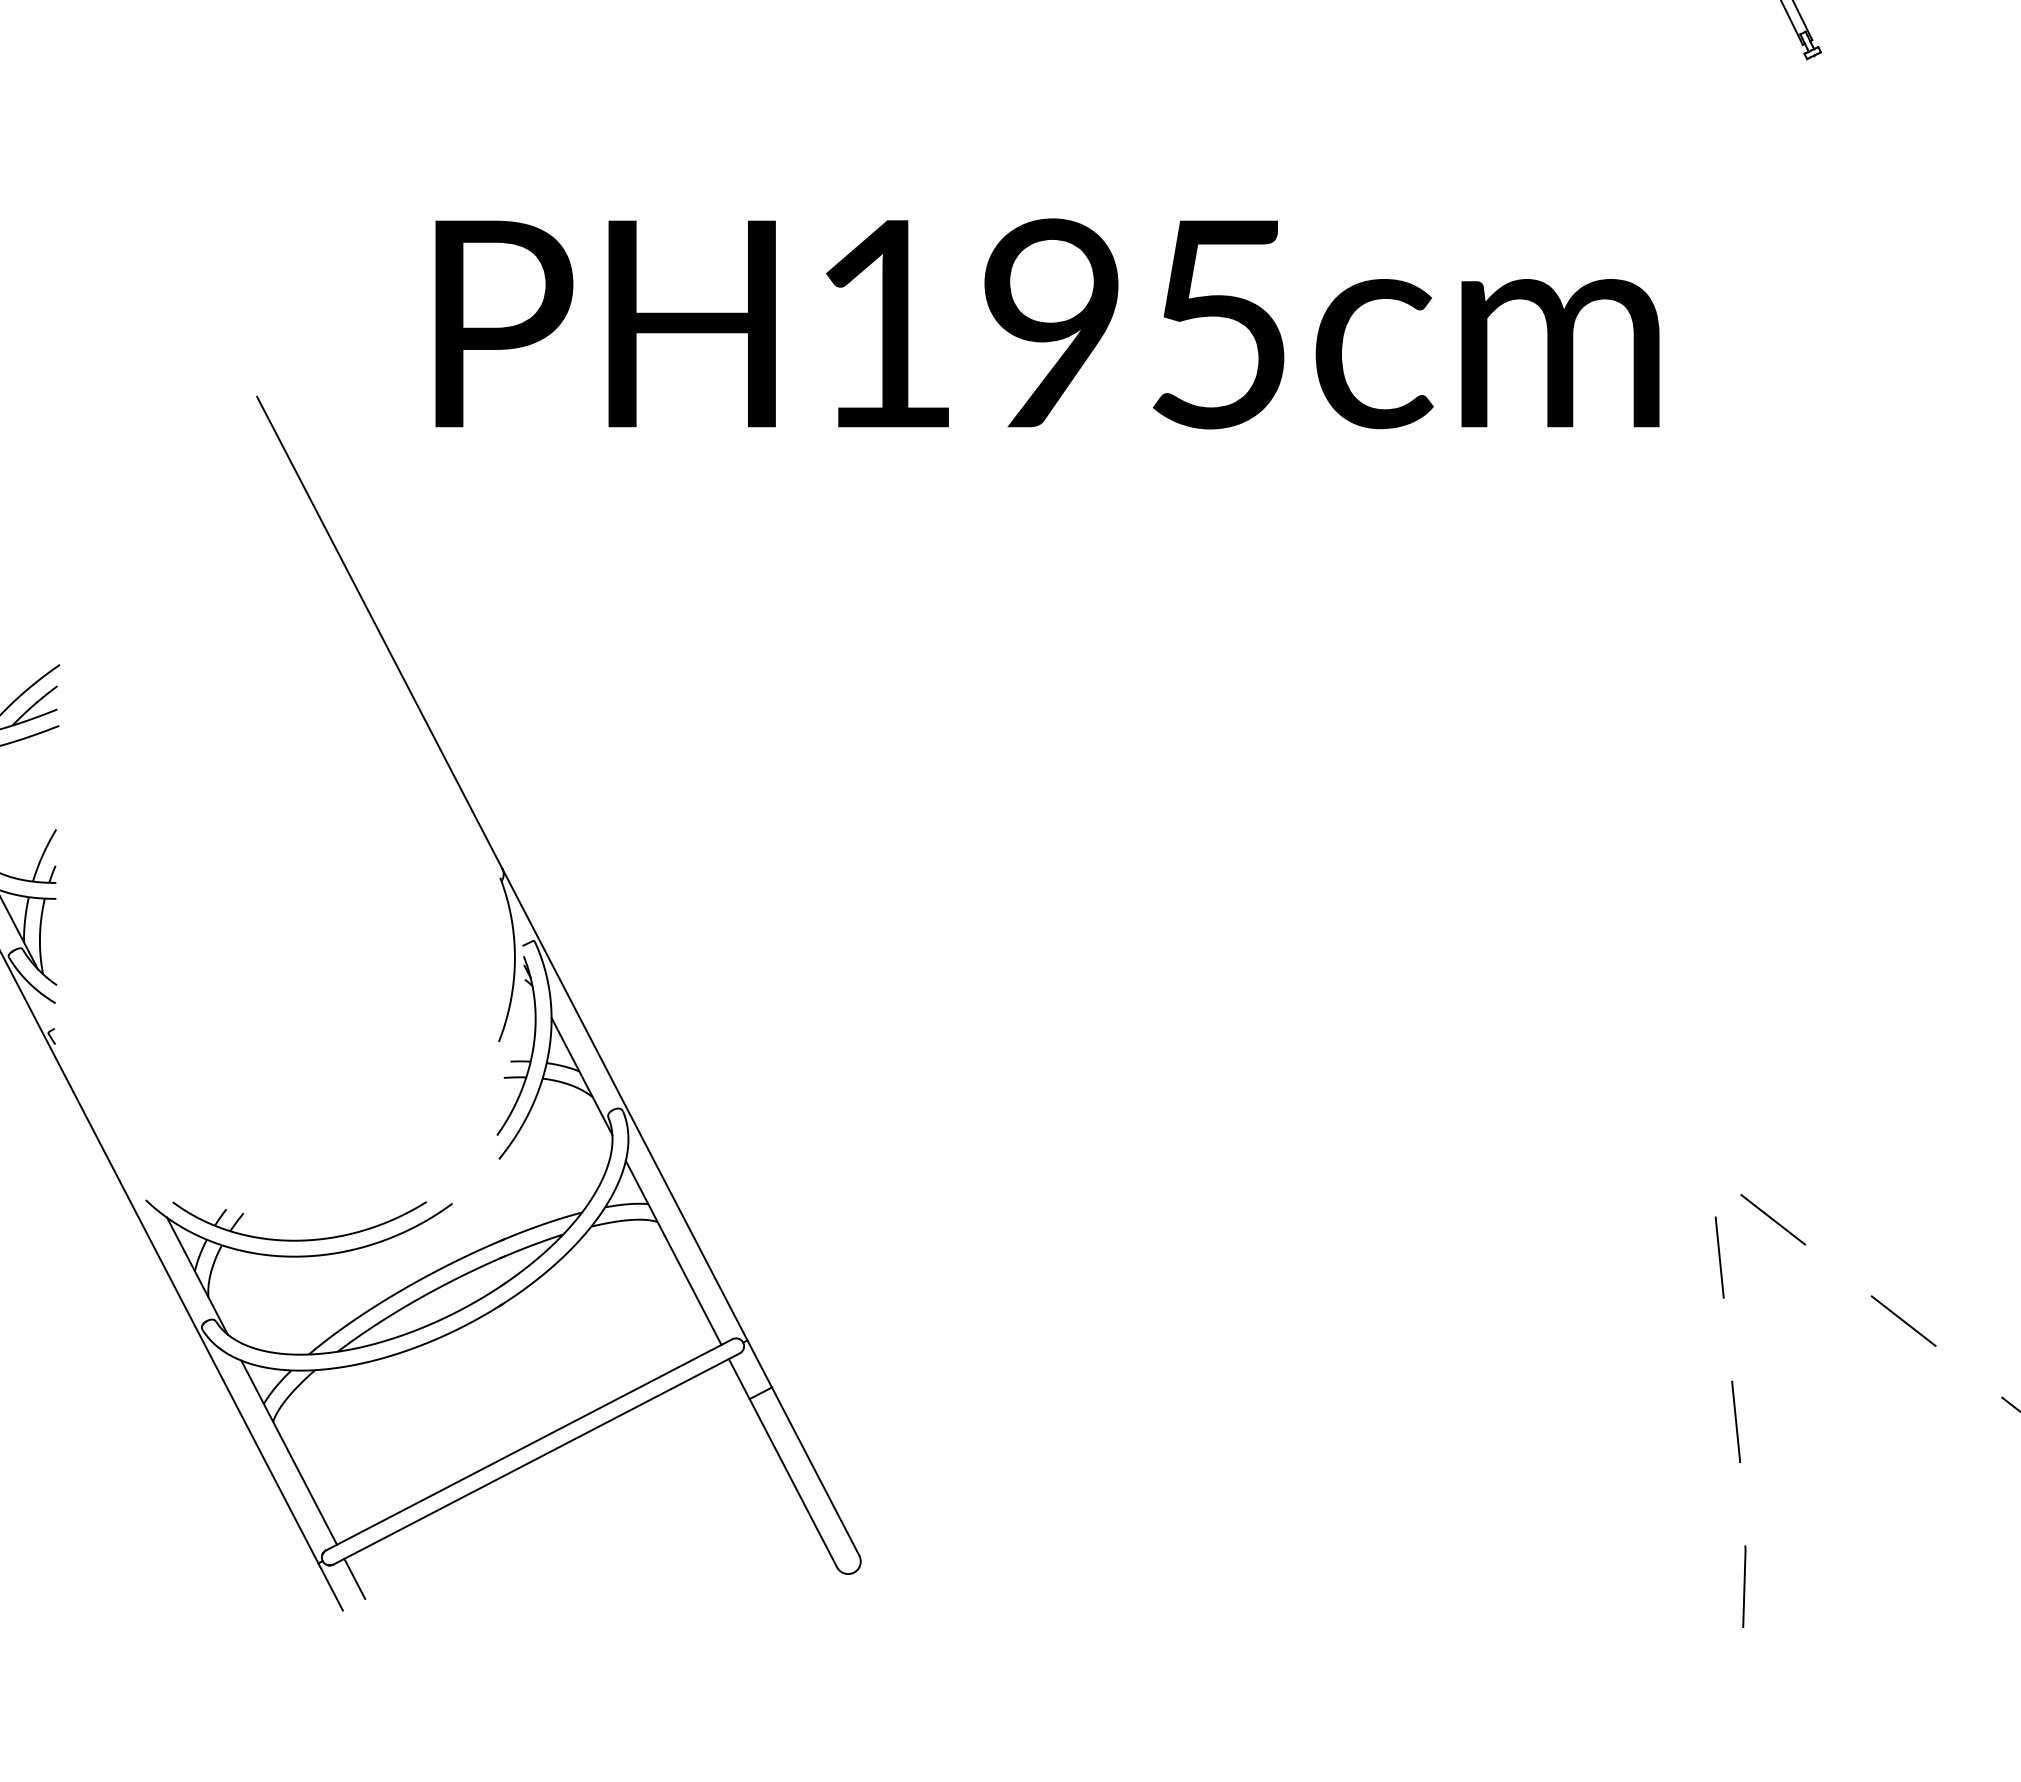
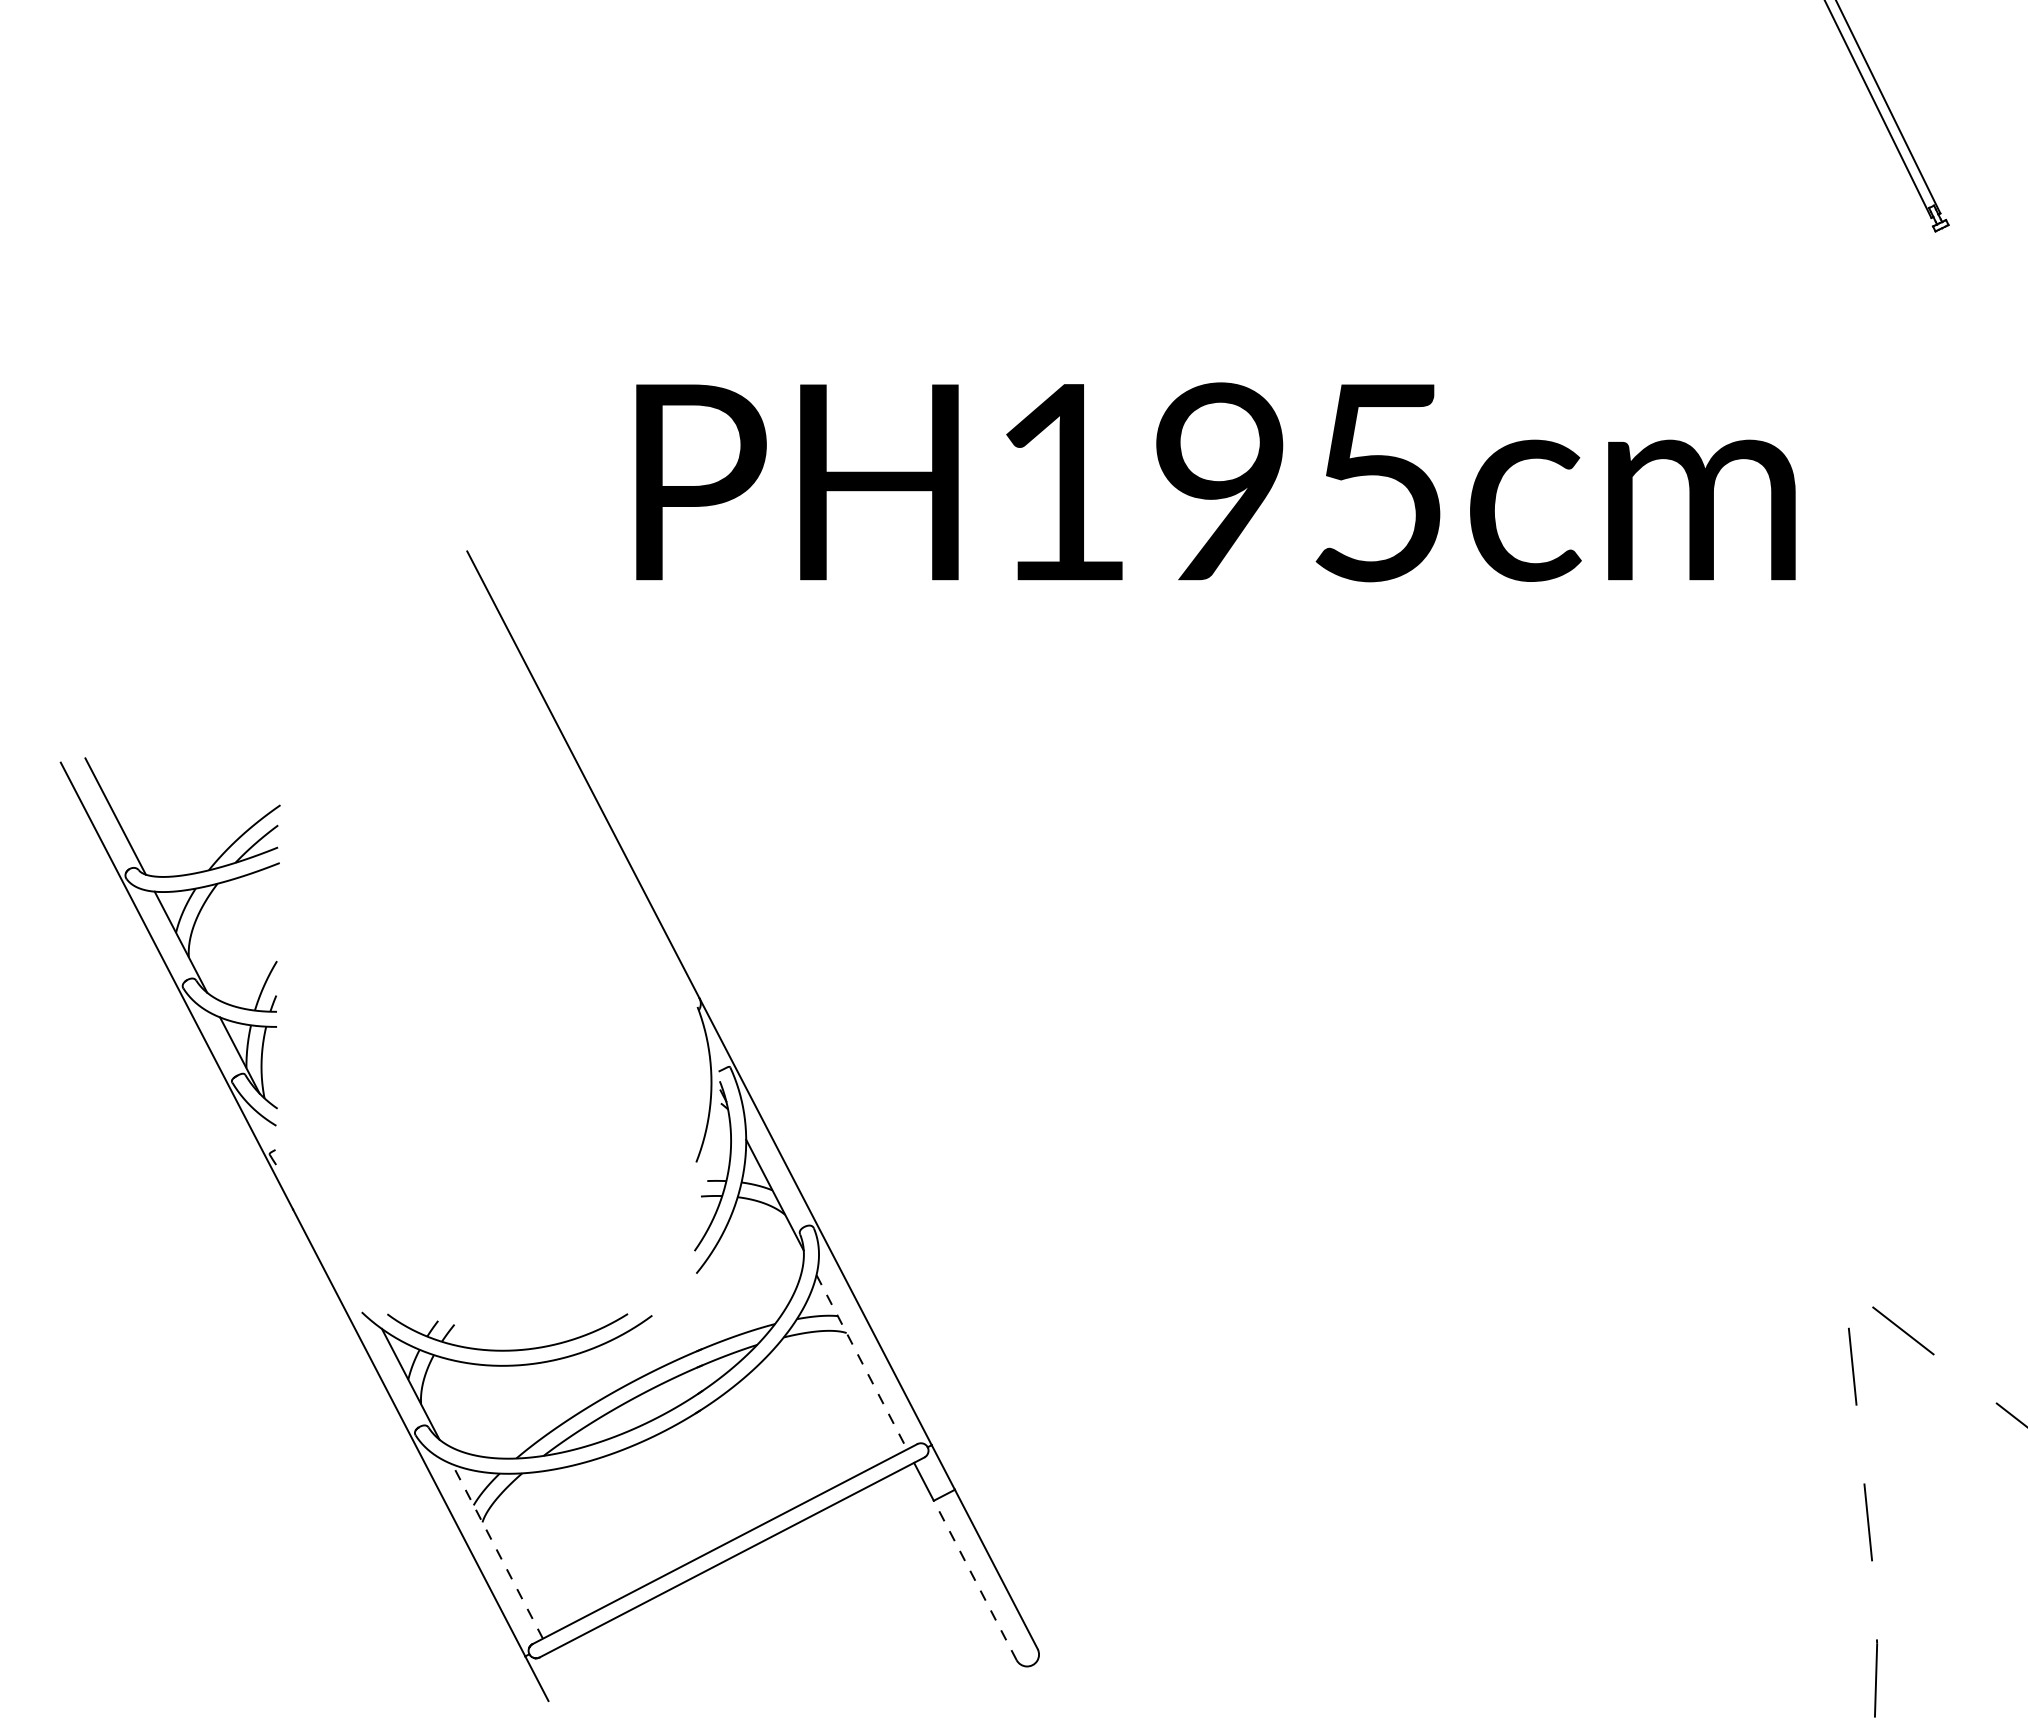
line: (674, 1253) -> (862, 1362), solid -> dashed
line: (289, 1452) -> (497, 1551), solid -> dashed
line: (793, 1483) -> (975, 1580), solid -> dashed
line: (354, 1579) -> (559, 1671), removed

